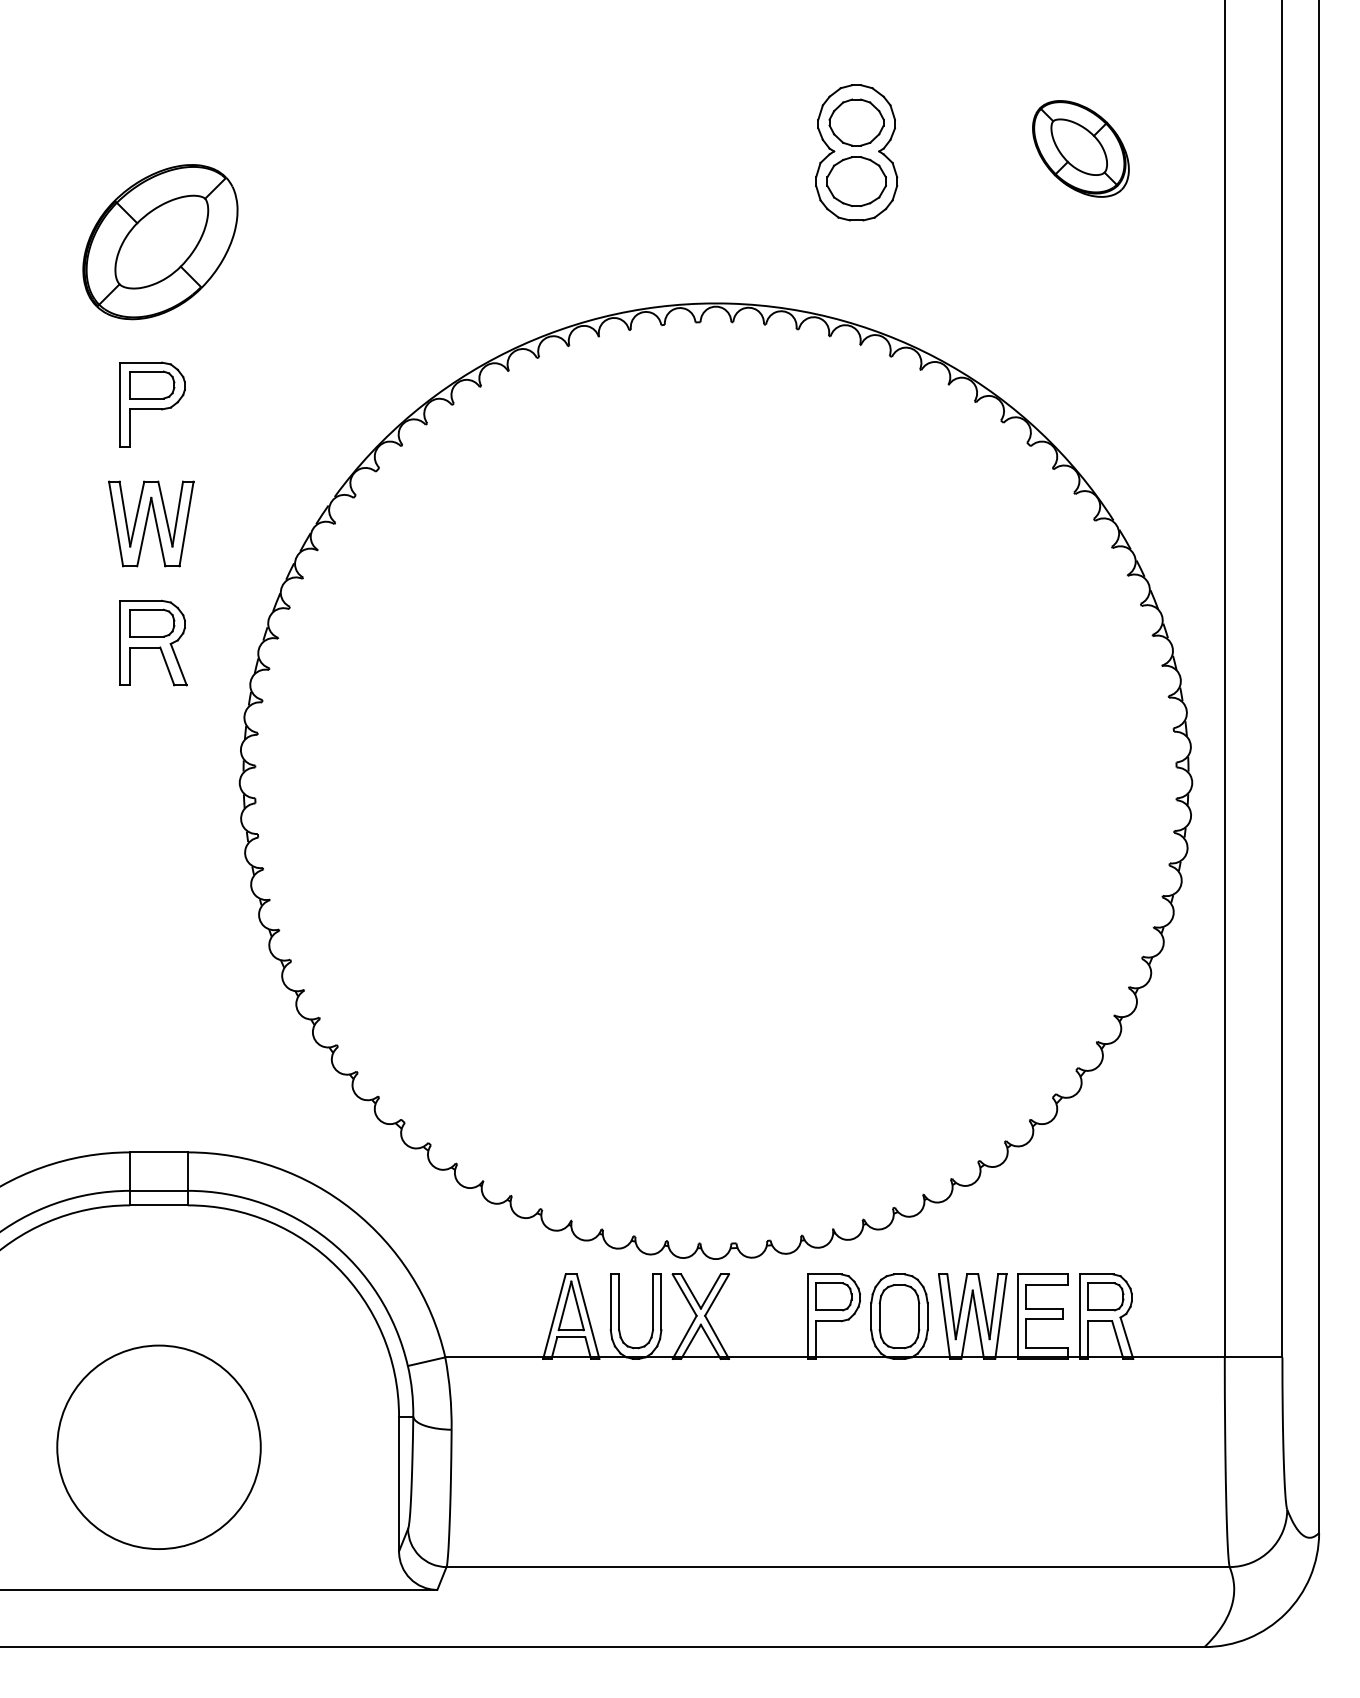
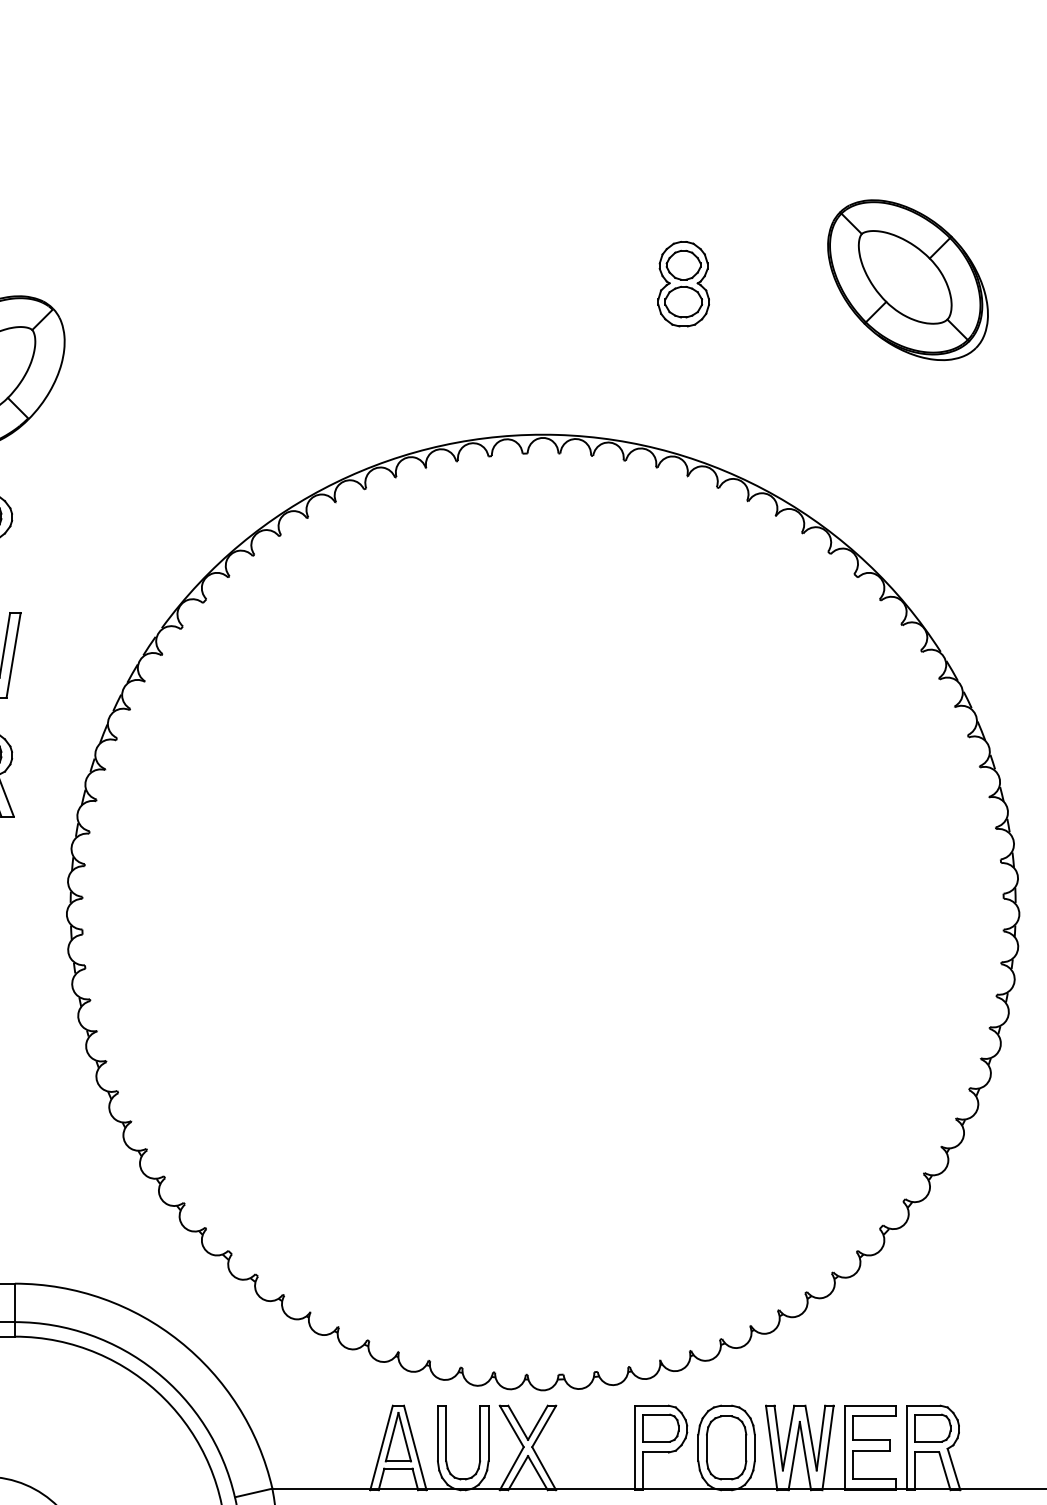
part: (1080, 148) -> (907, 279), size x1.67
part: (856, 152) -> (683, 283), size x0.62

